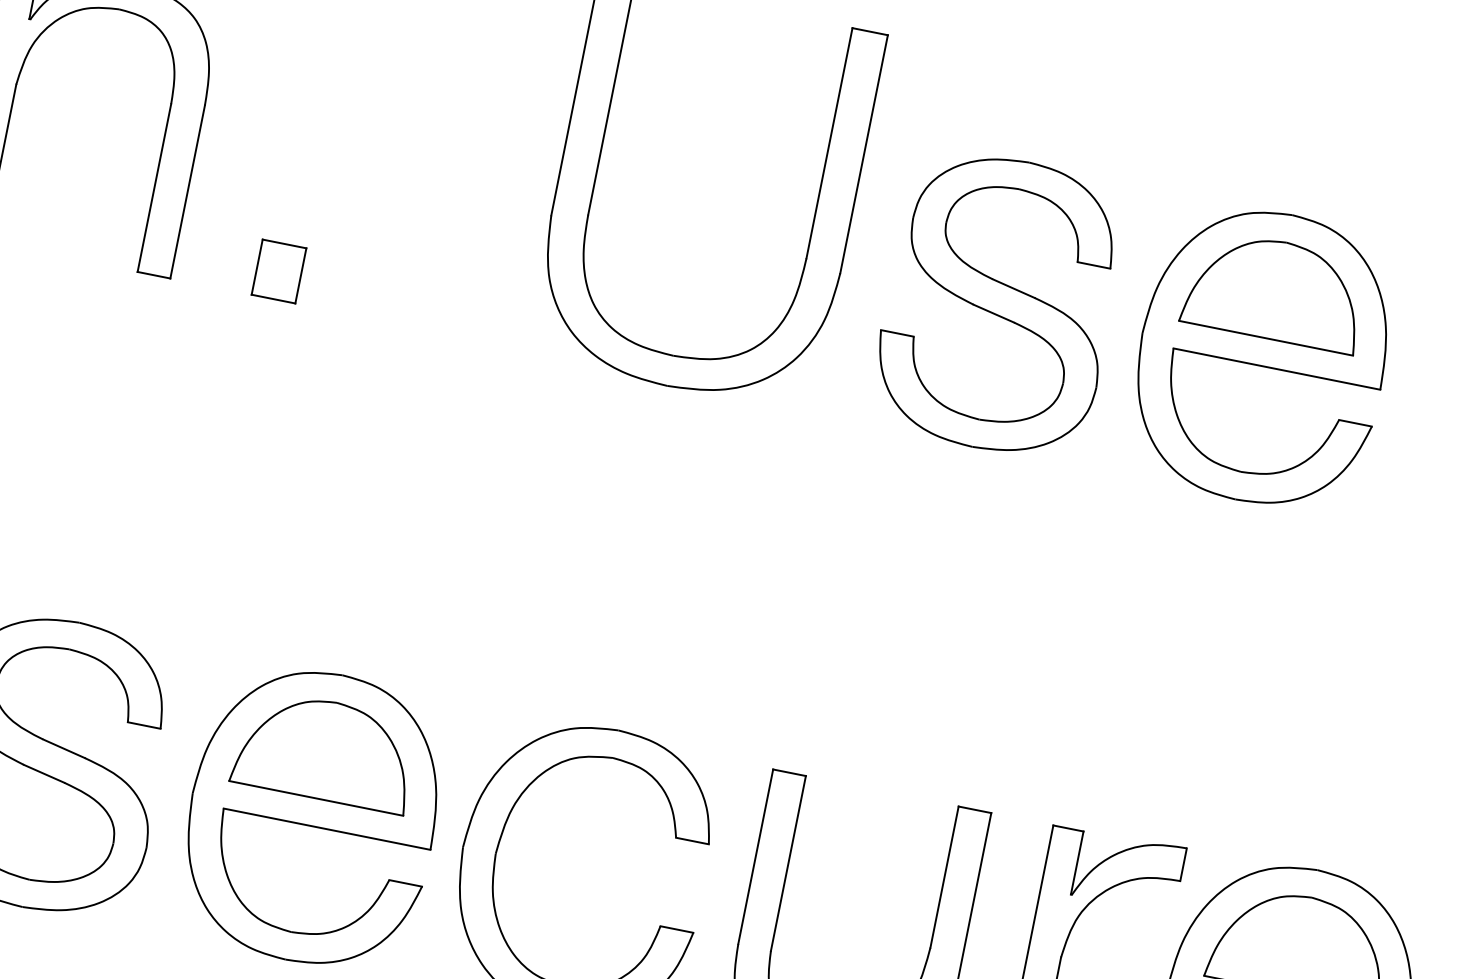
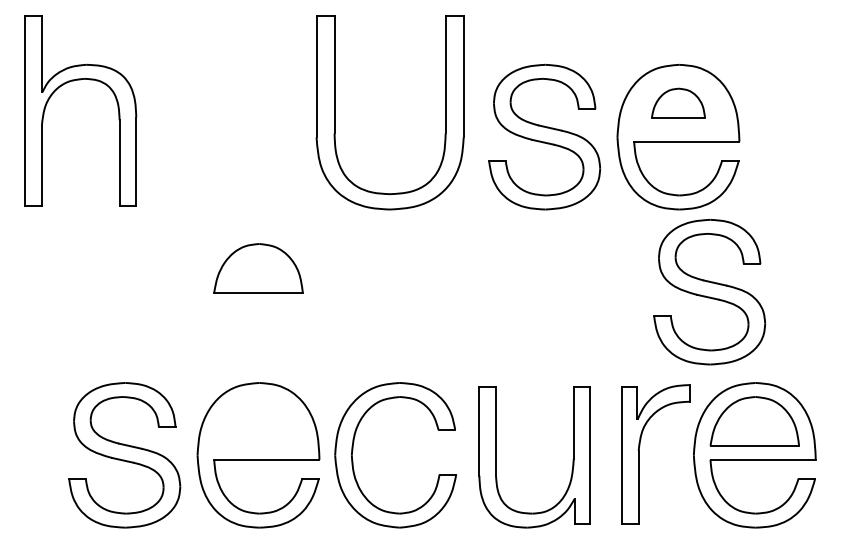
part: (278, 271) -> (188, 191), removed
part: (1275, 290) -> (678, 103), size x0.6
part: (1262, 674) -> (709, 292), added
part: (325, 750) -> (258, 268), moved

